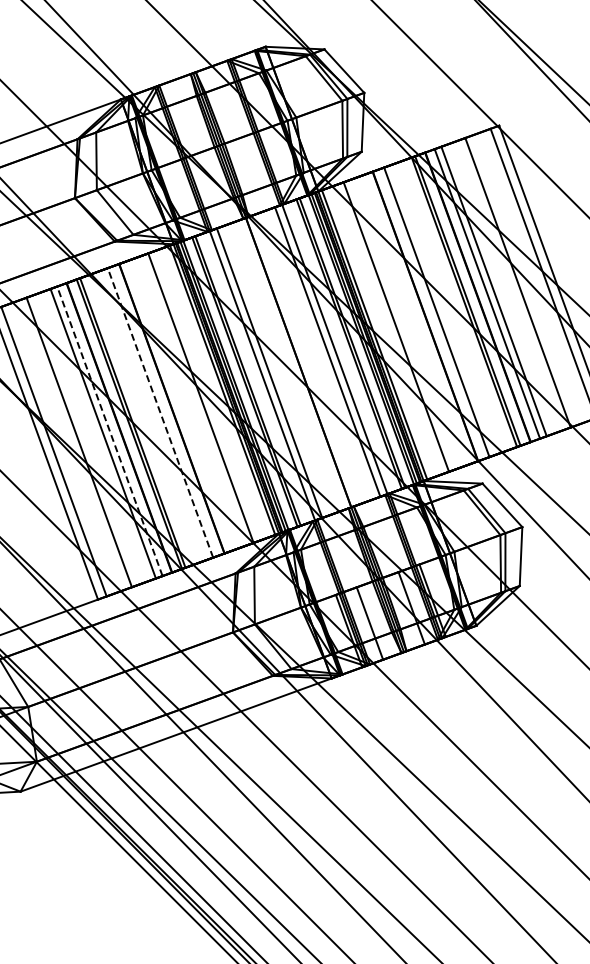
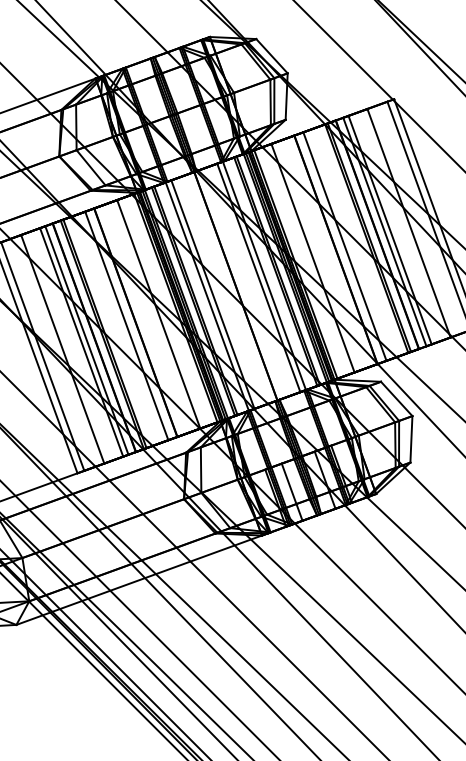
line: (160, 412) -> (126, 325), dashed -> solid
line: (109, 430) -> (86, 339), dashed -> solid

